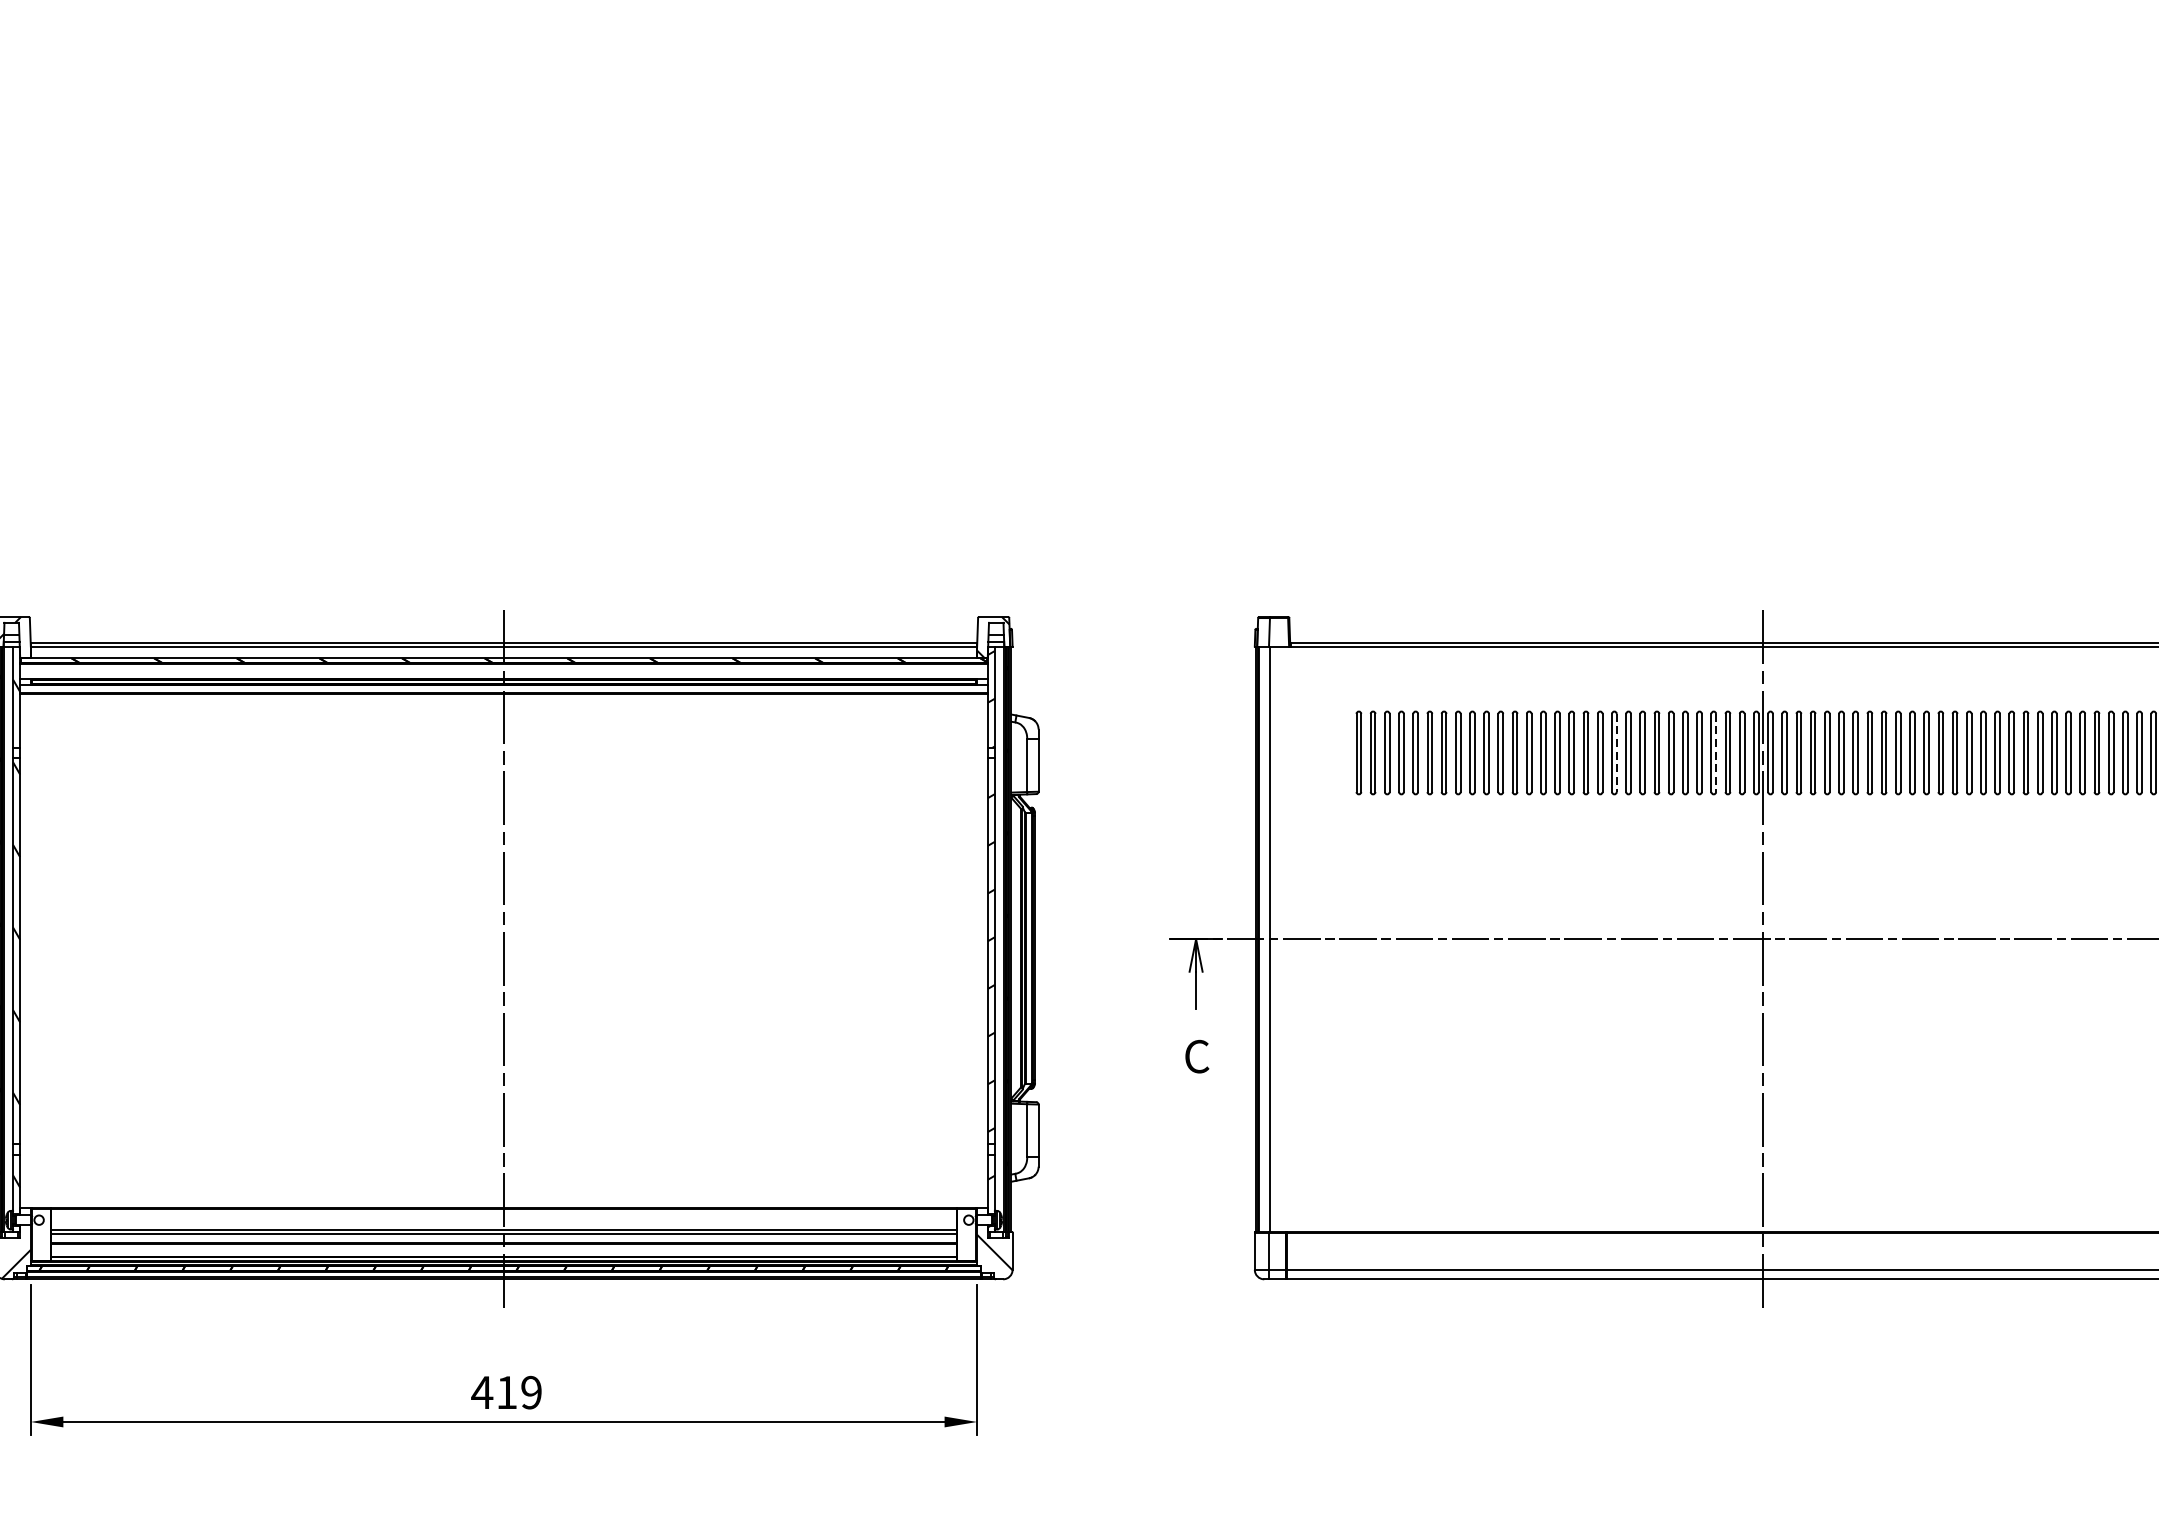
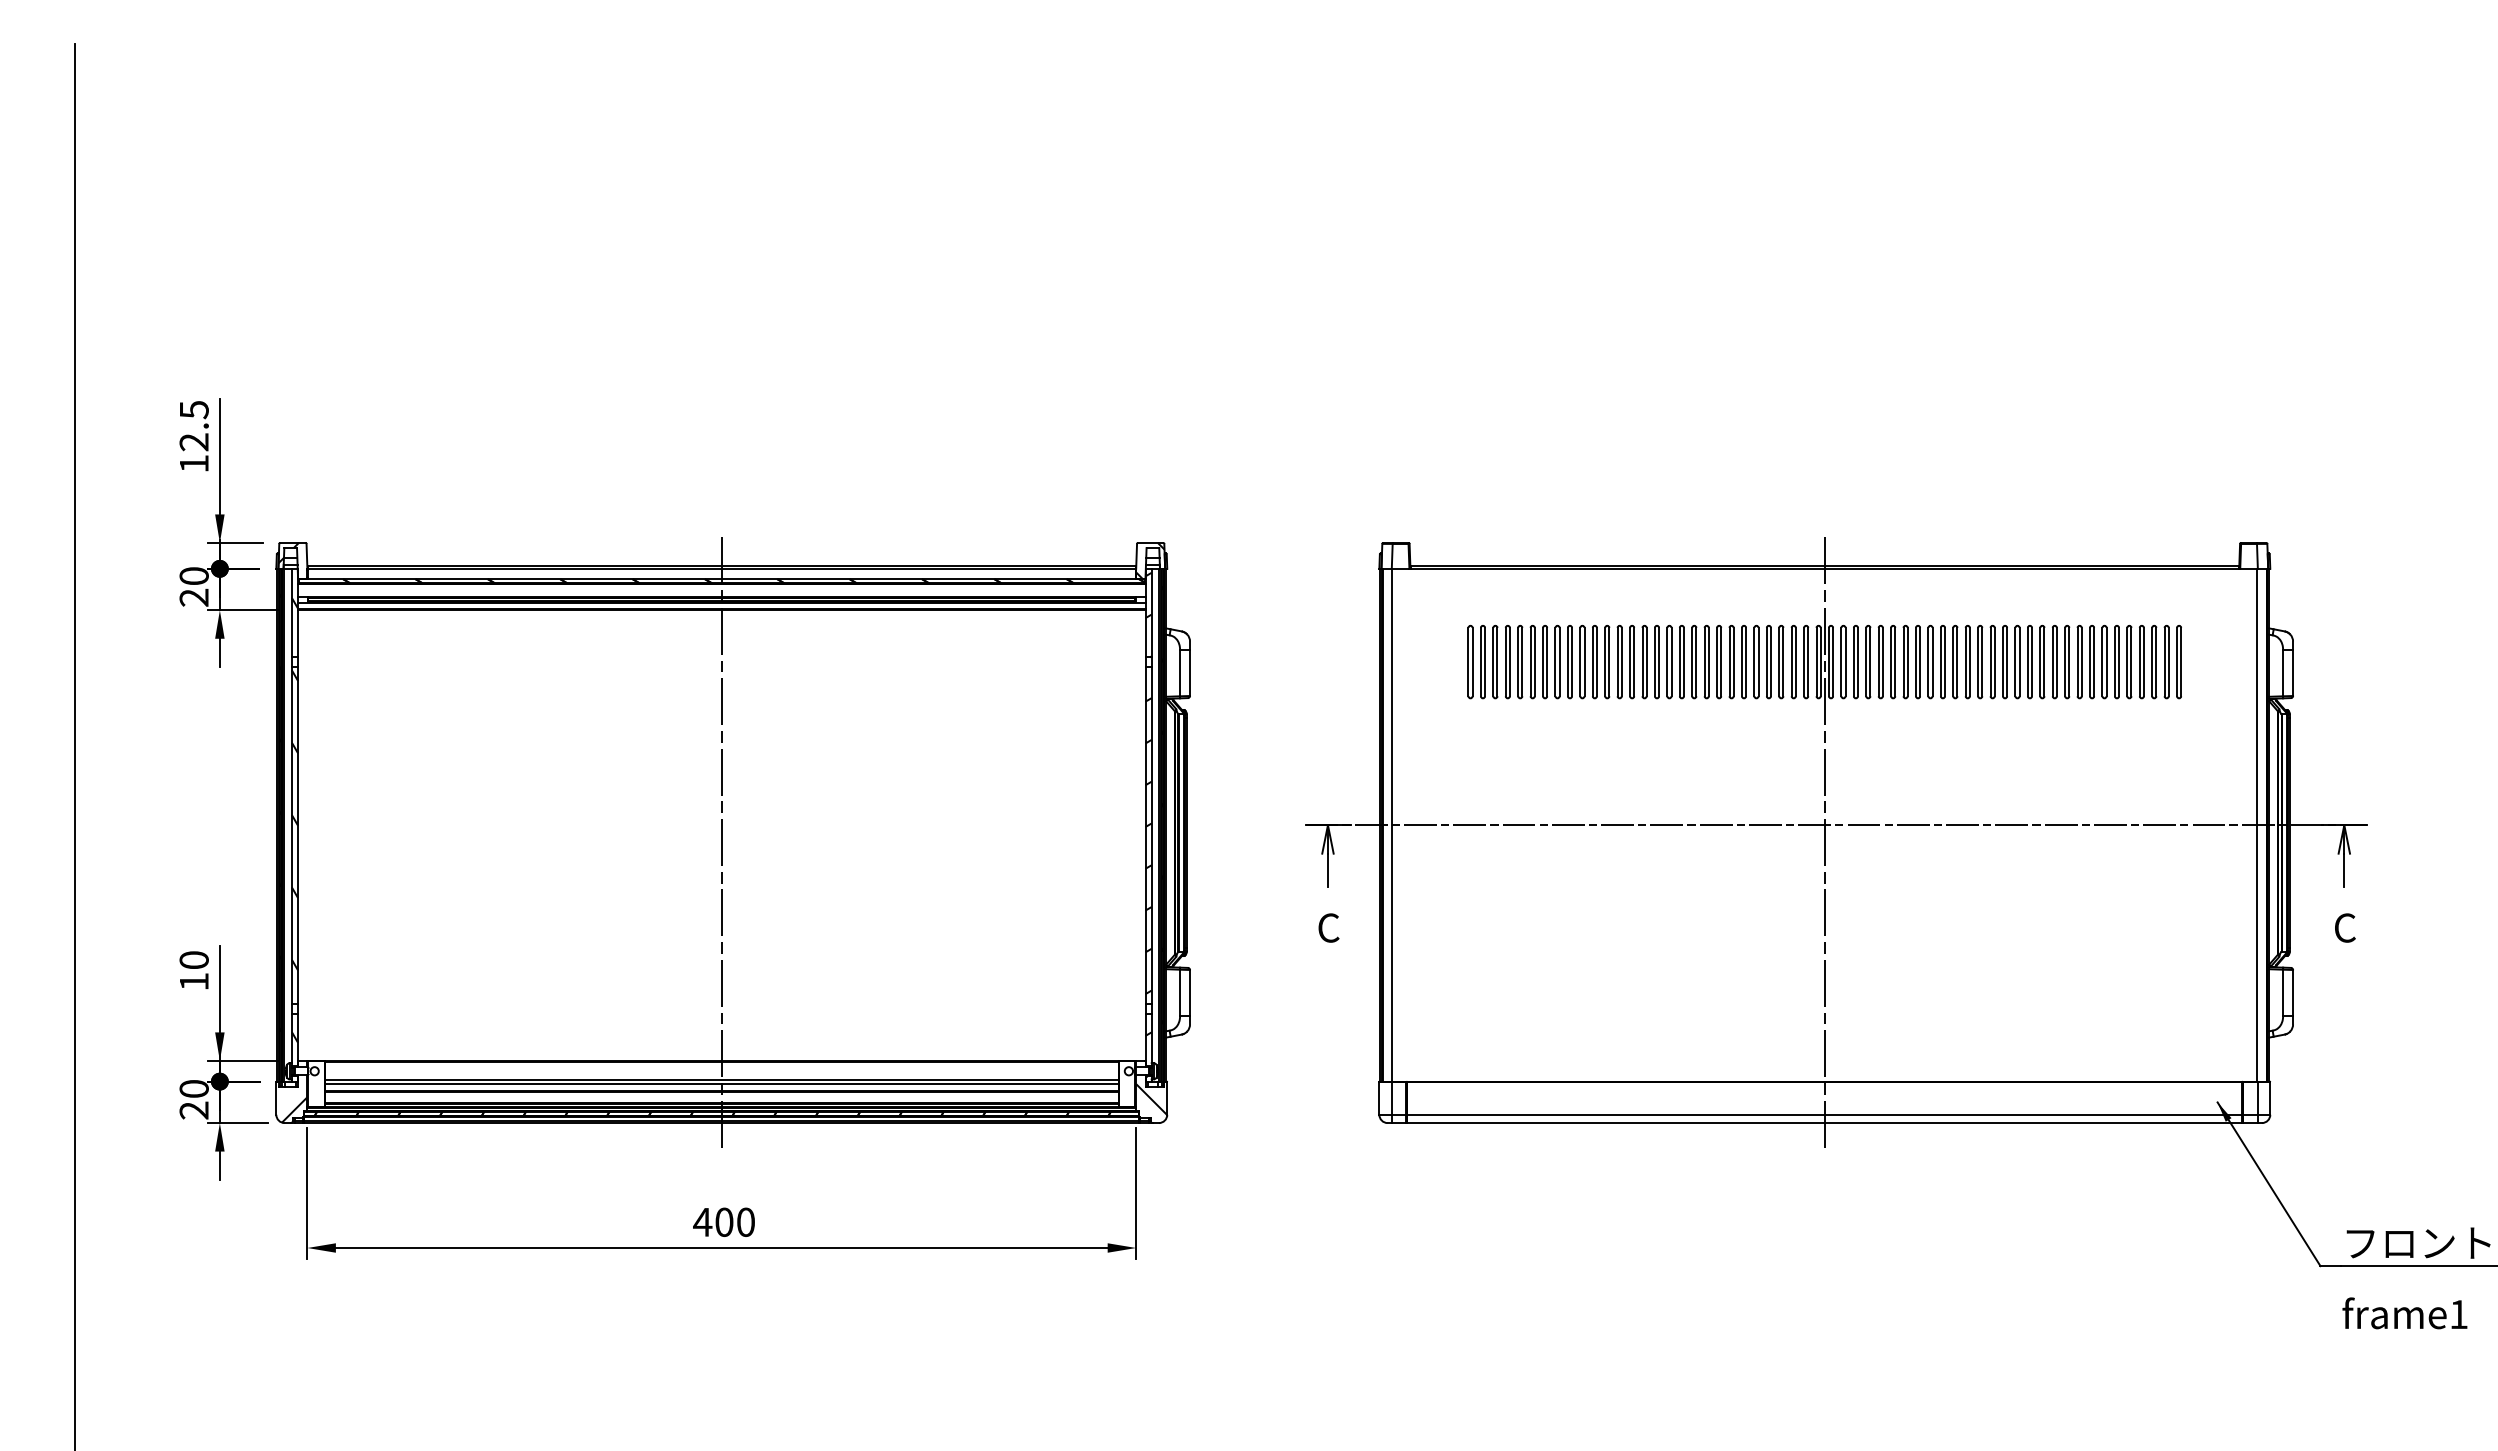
line: (1616, 753) -> (1696, 662), dashed -> solid
line: (1716, 753) -> (1783, 662), dashed -> solid
text: (518, 1391) -> (734, 1221), 419 -> 400

